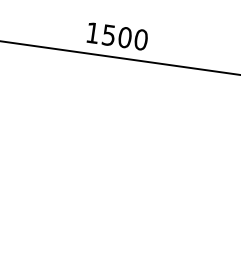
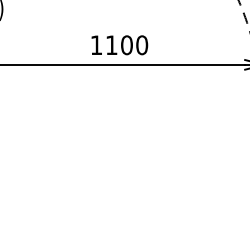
text: (108, 35) -> (111, 45), 1500 -> 1100

